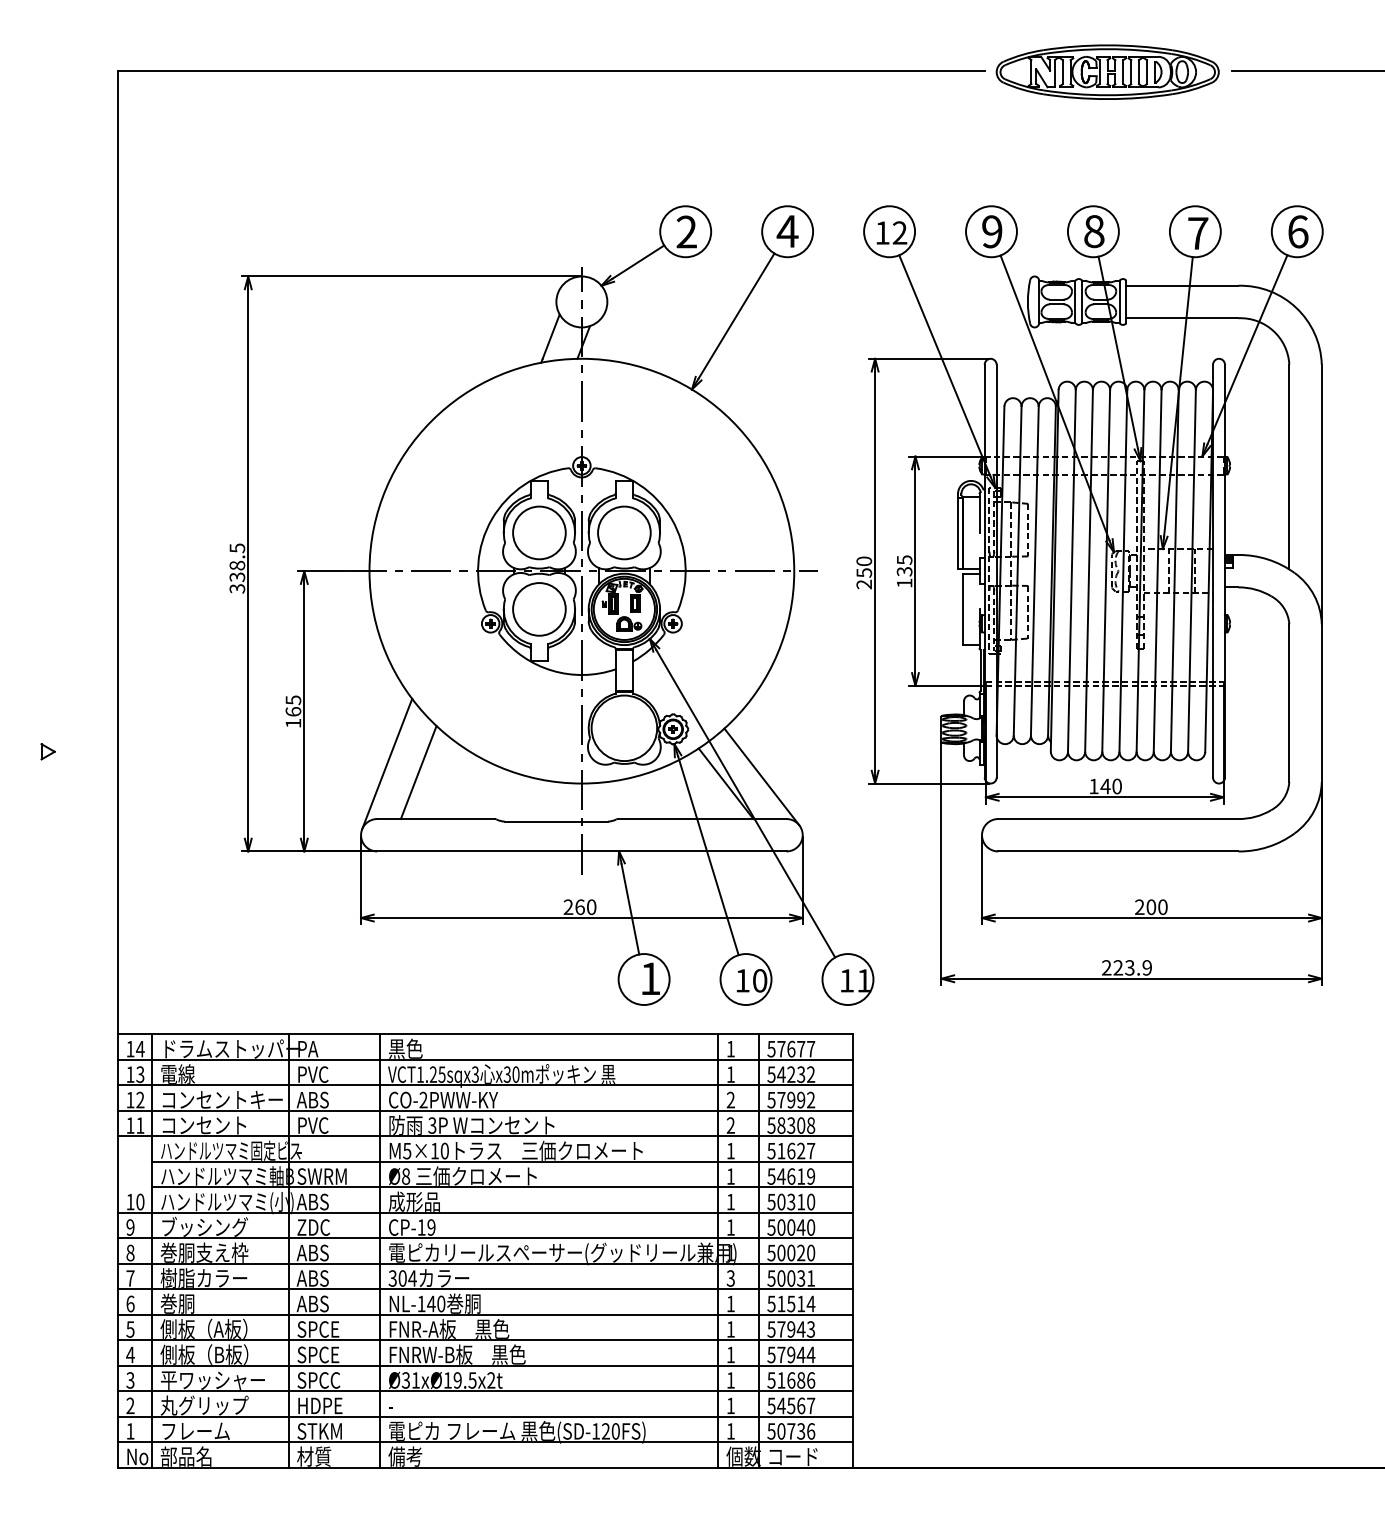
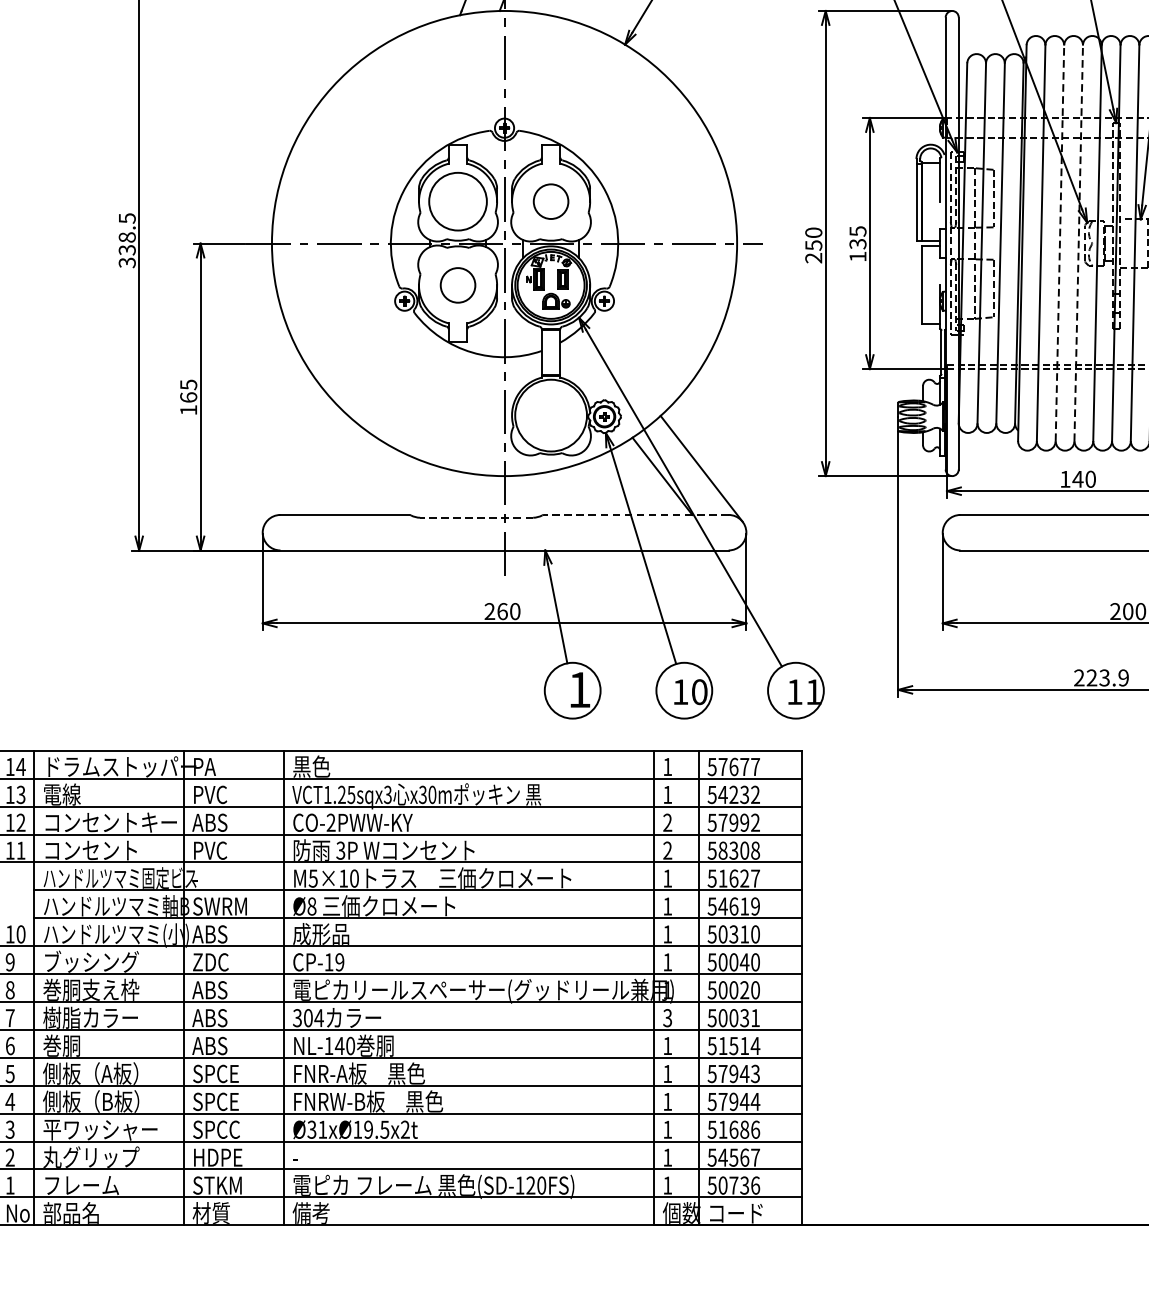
circle: (624, 532) -> (551, 201), size x0.6
line: (1089, 570) -> (1060, 242), solid -> dashed
line: (1106, 570) -> (1079, 242), solid -> dashed
circle: (539, 609) -> (458, 285), size x0.6
line: (387, 763) -> (291, 454), removed
line: (418, 772) -> (325, 464), removed
line: (701, 819) -> (635, 515), solid -> dashed
line: (556, 821) -> (476, 517), solid -> dashed

